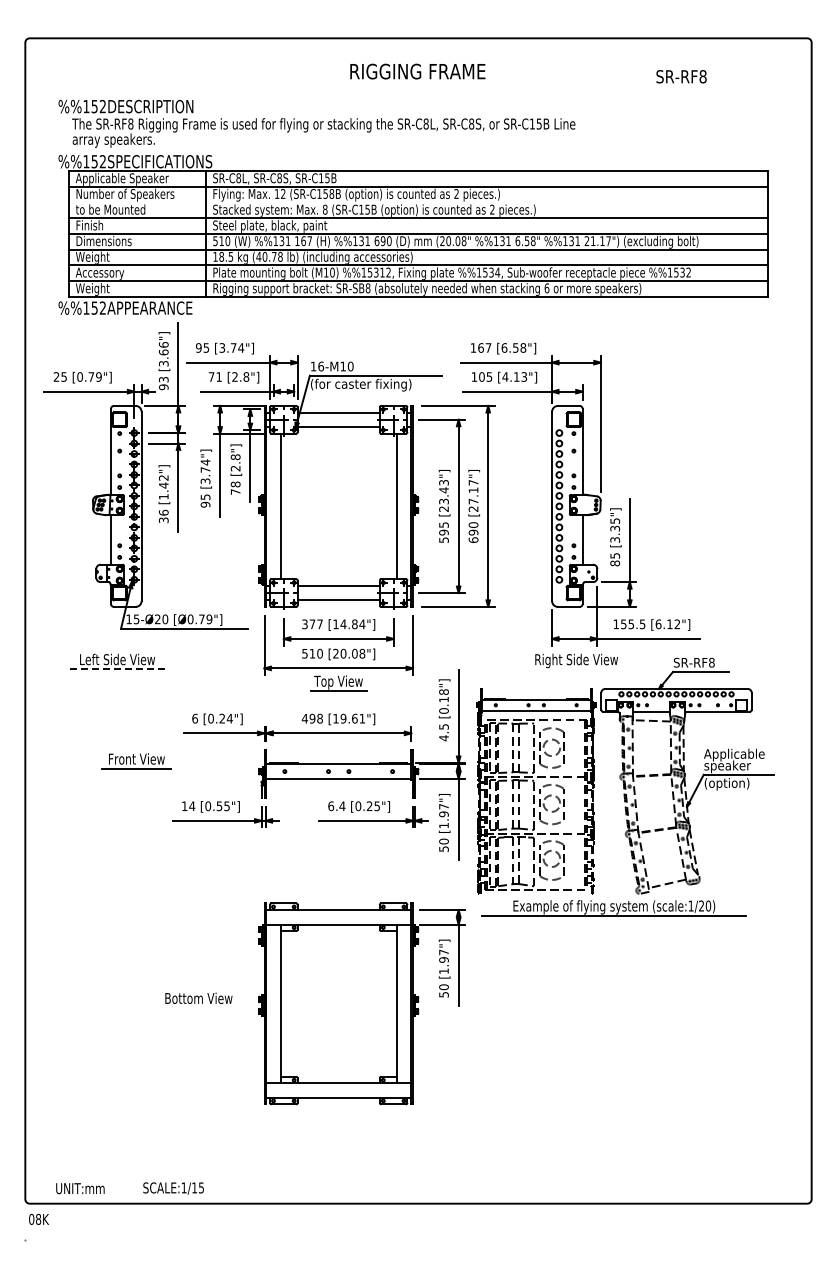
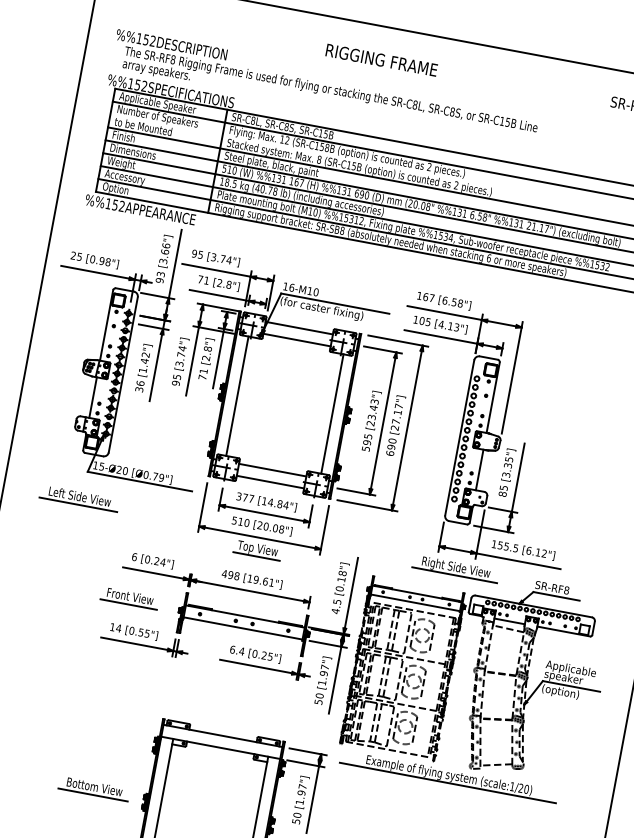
text: (417, 71) -> (381, 60), moved
text: (92, 289) -> (116, 189), Weight -> Option
text: (94, 376) -> (104, 261), [0.79"] -> [0.98"]
text: (235, 484) -> (203, 371), 78 -> 71
line: (117, 669) -> (78, 504), dashed -> solid
line: (576, 669) -> (454, 575), added
part: (136, 761) -> (129, 598), moved
line: (198, 1008) -> (92, 795), added

